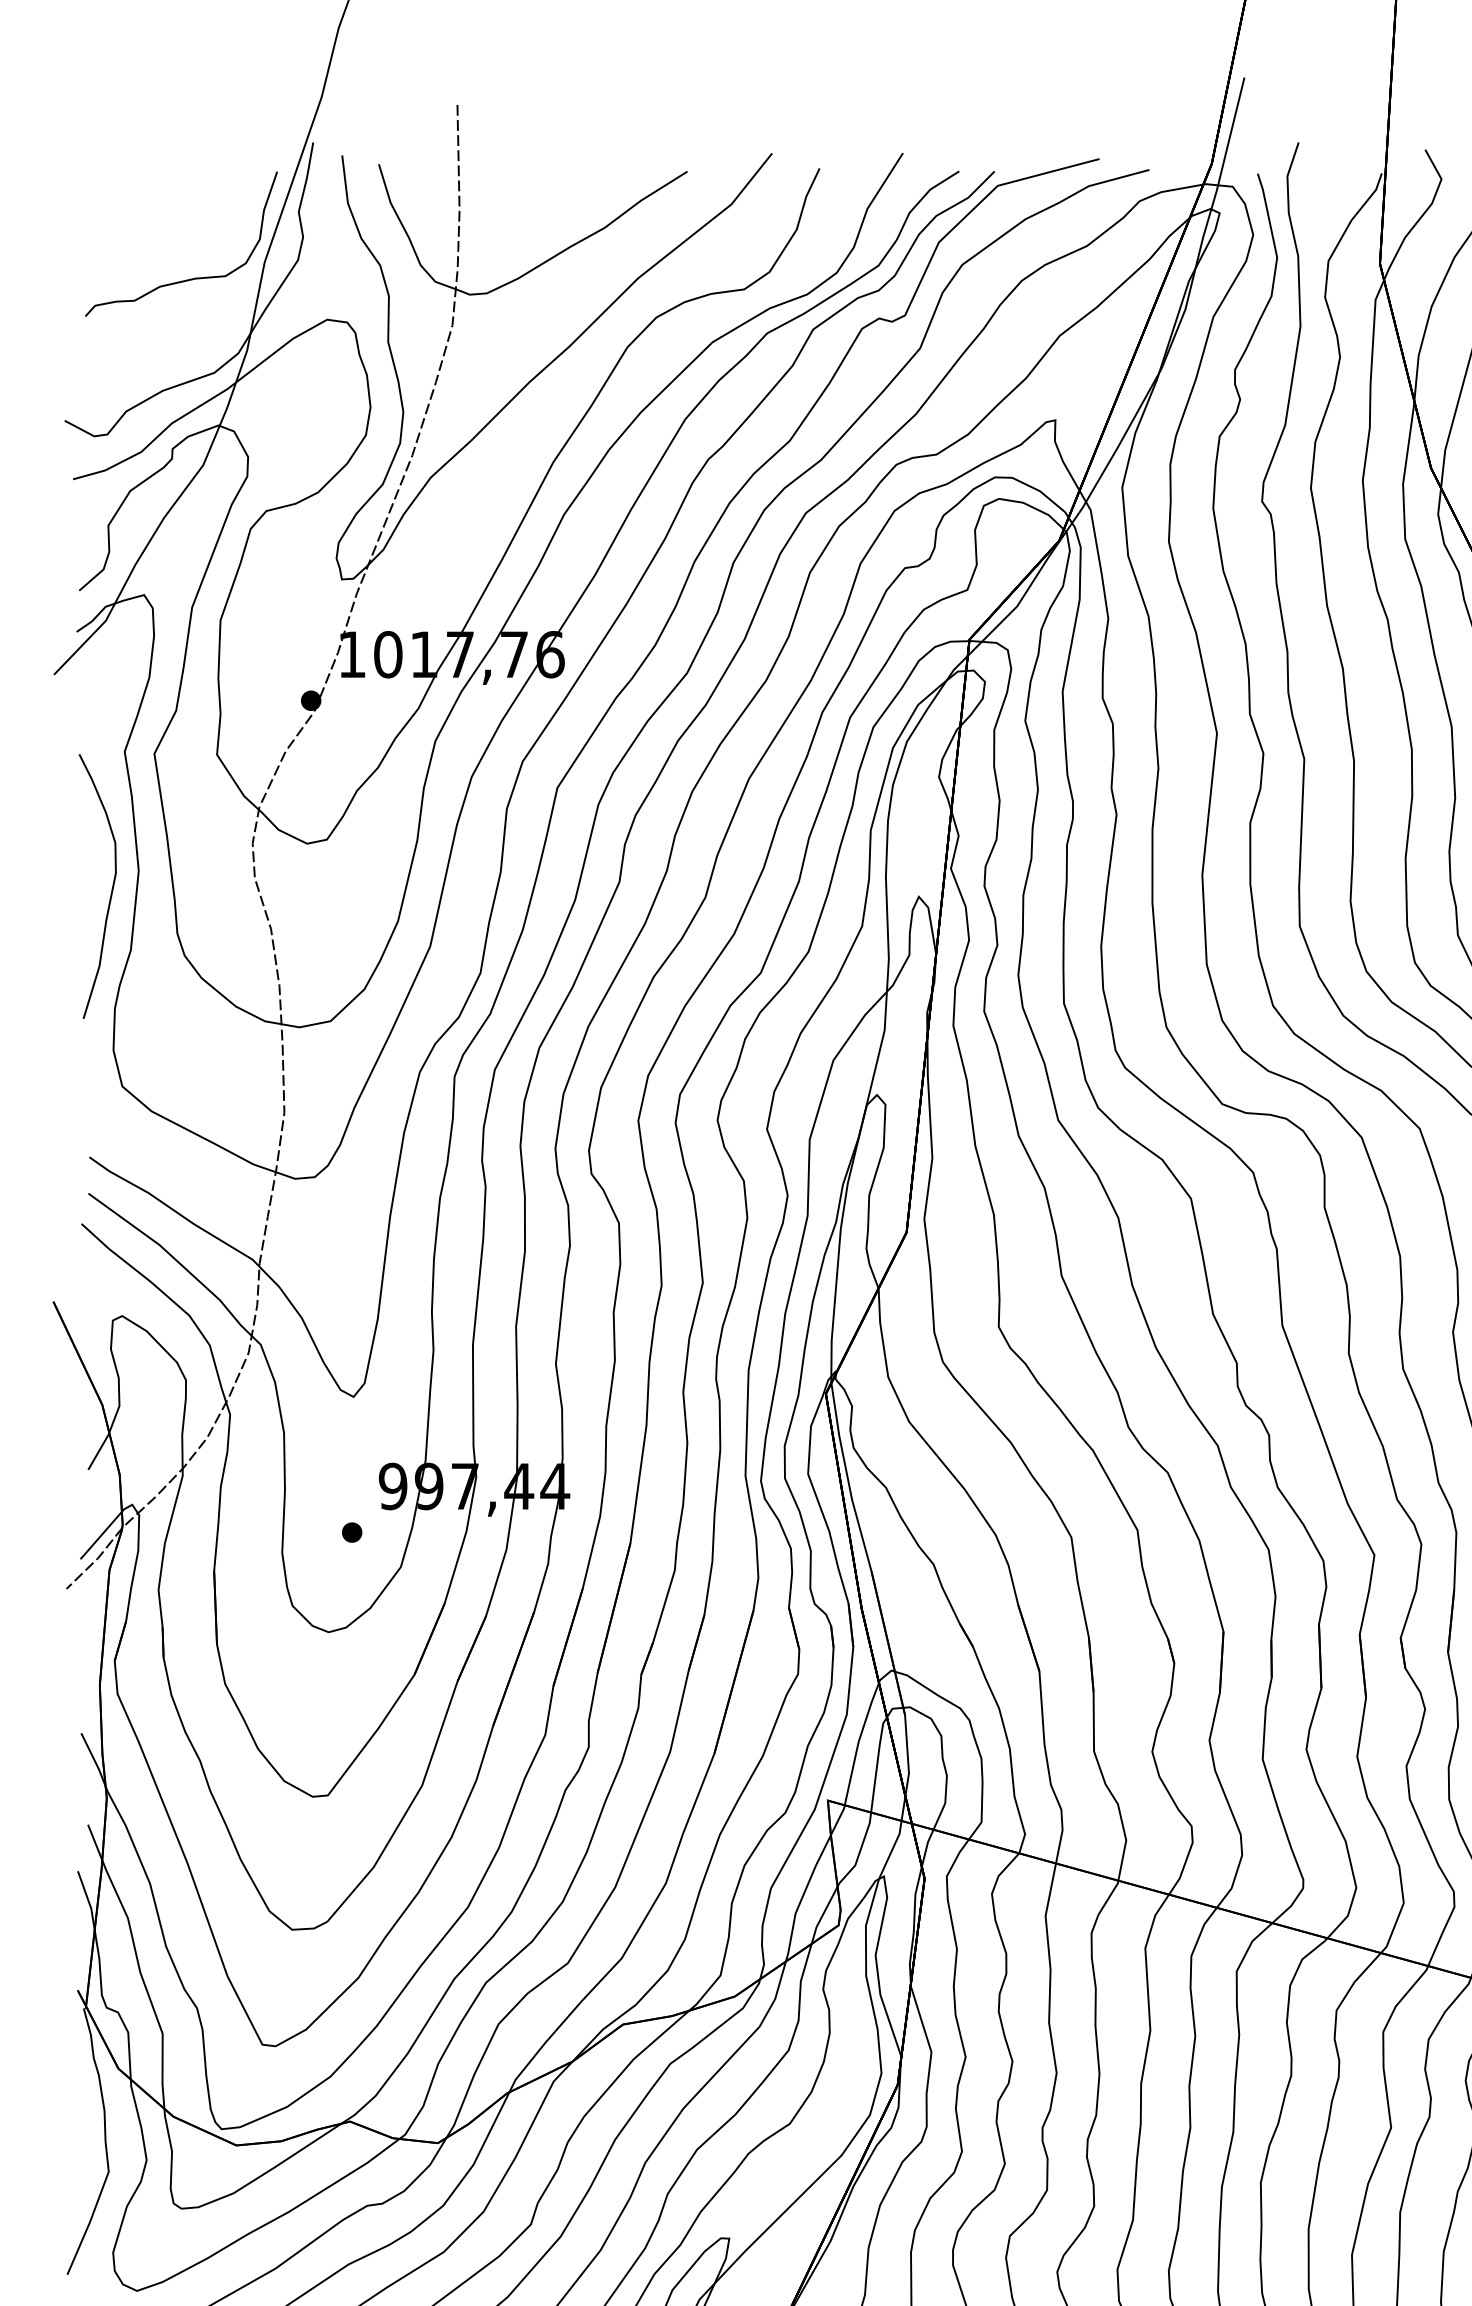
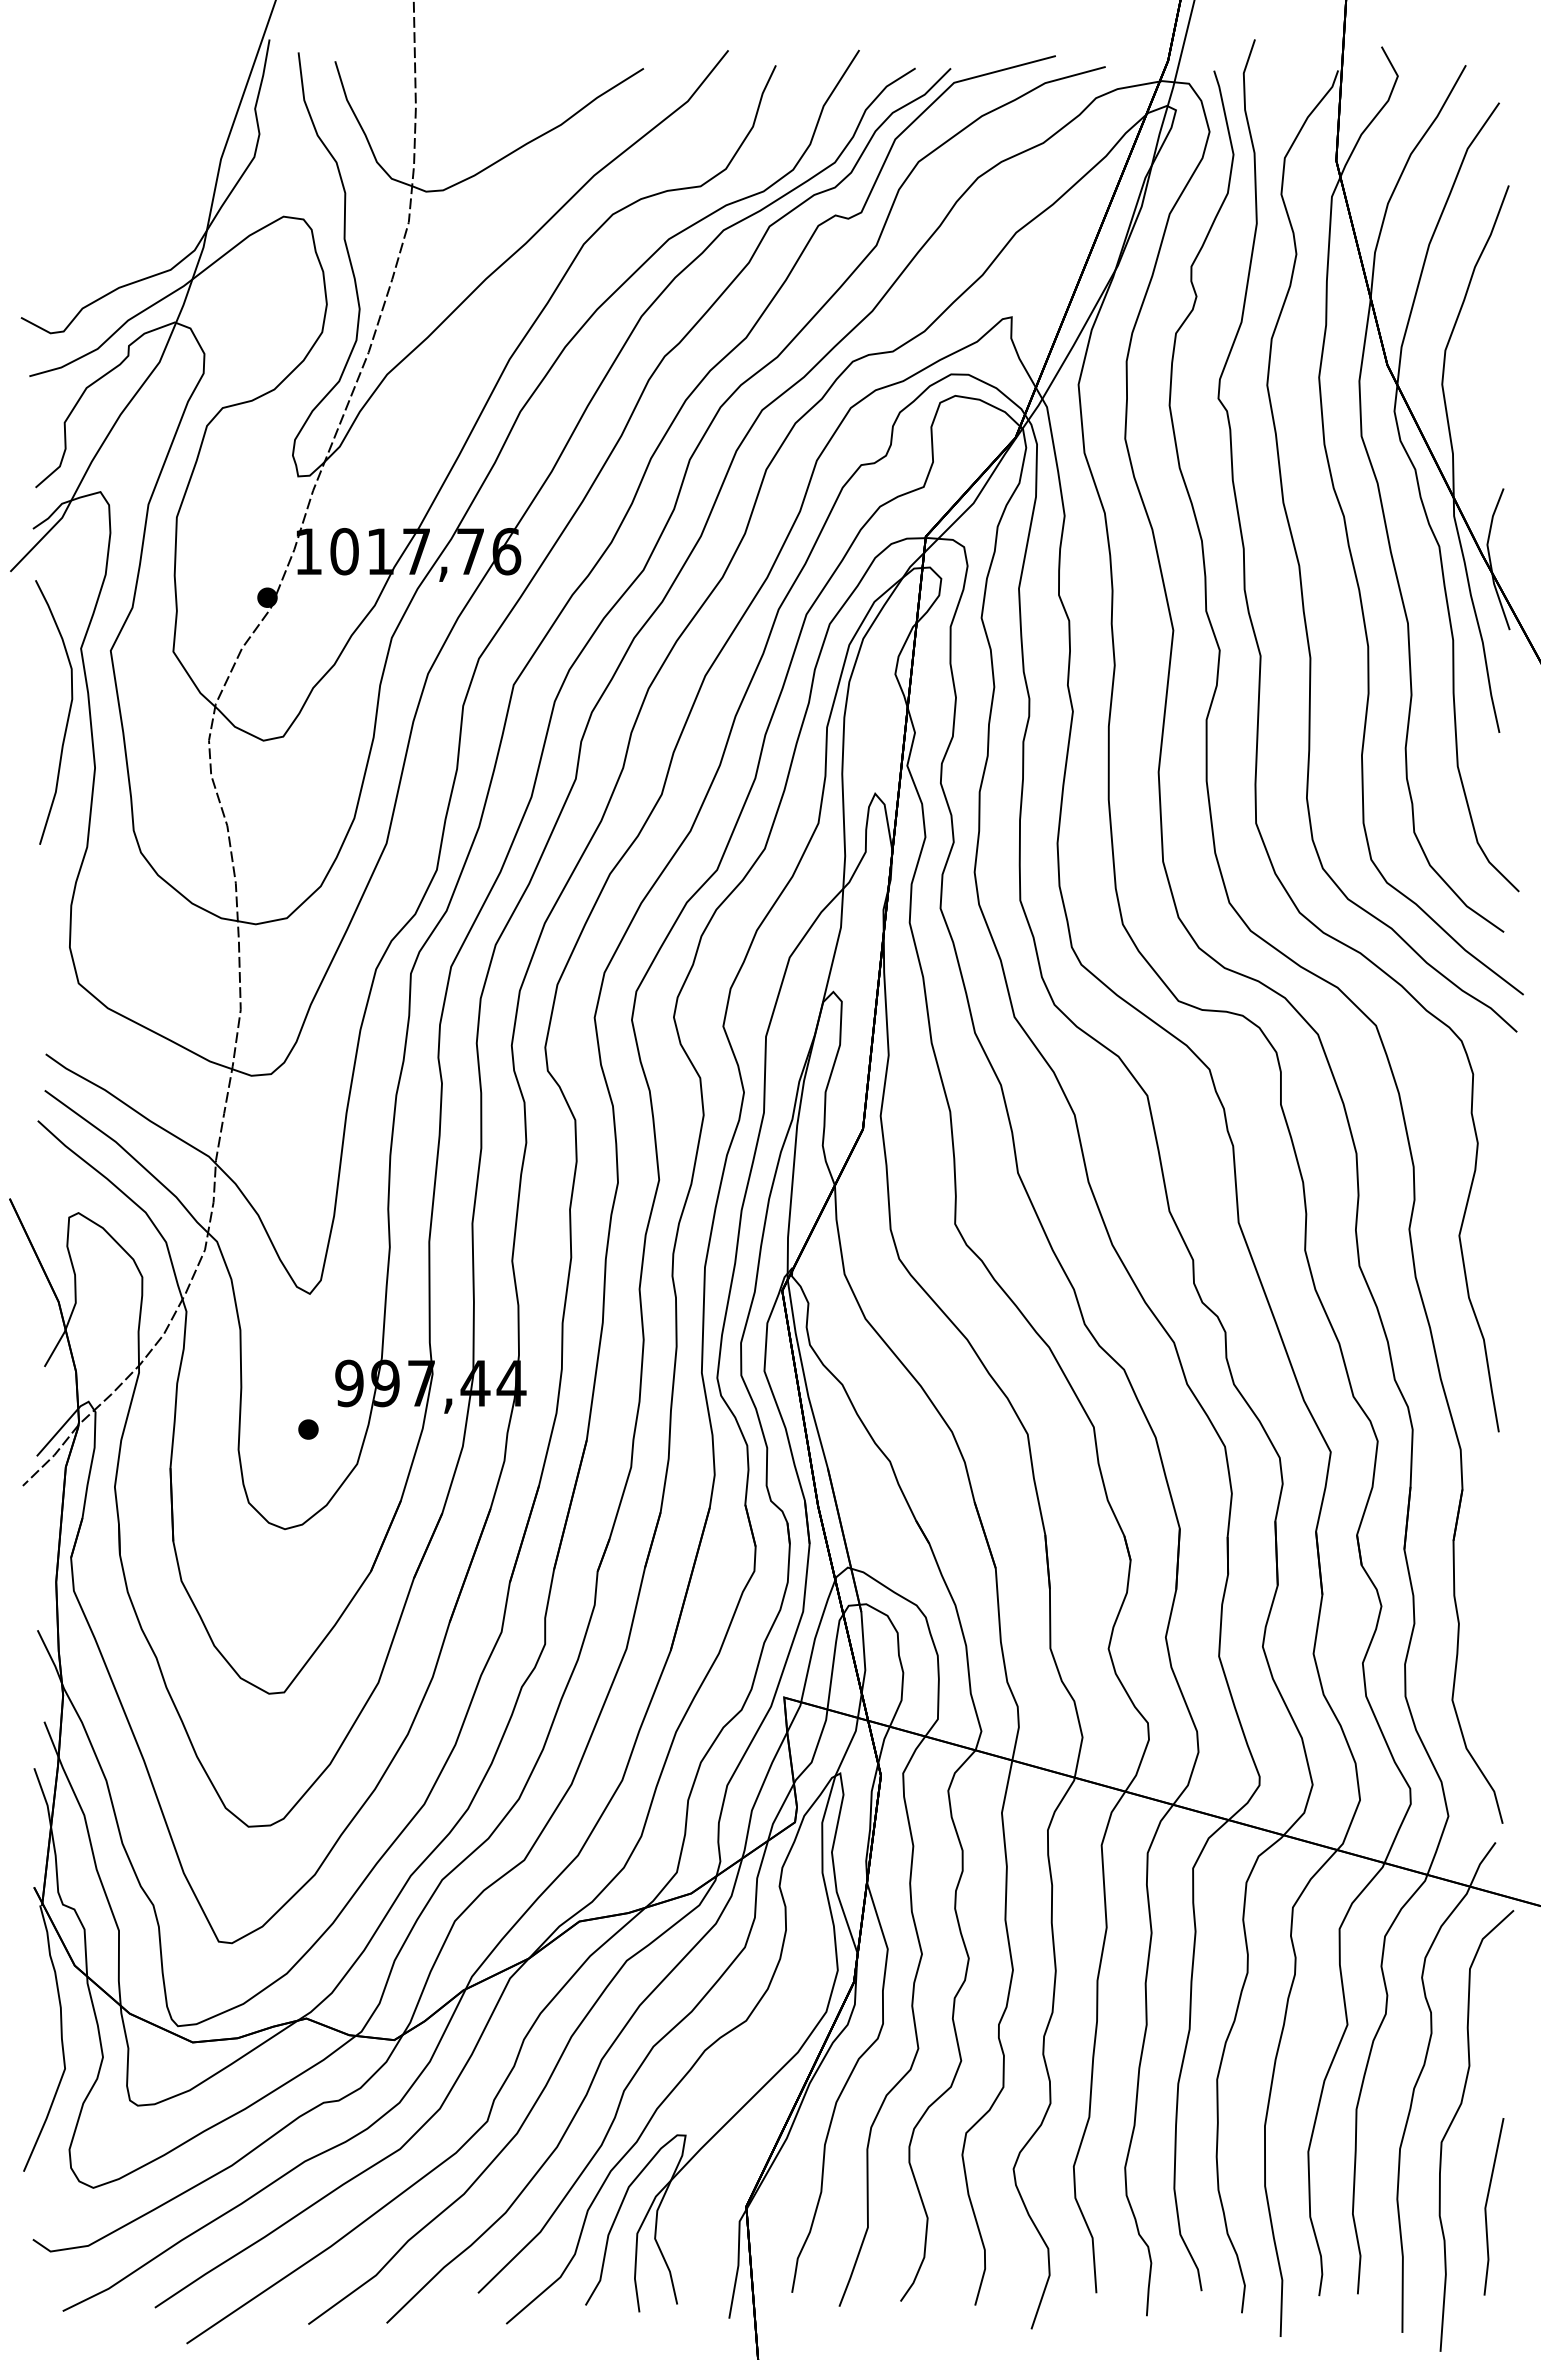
curve: (190, 278) -> (146, 175), removed
curve: (111, 890) -> (67, 716), moved

